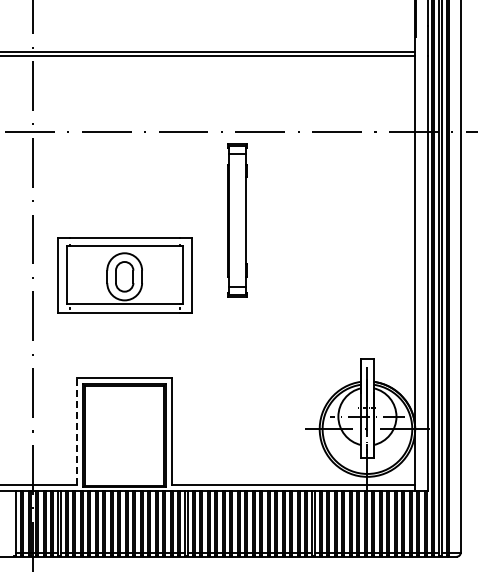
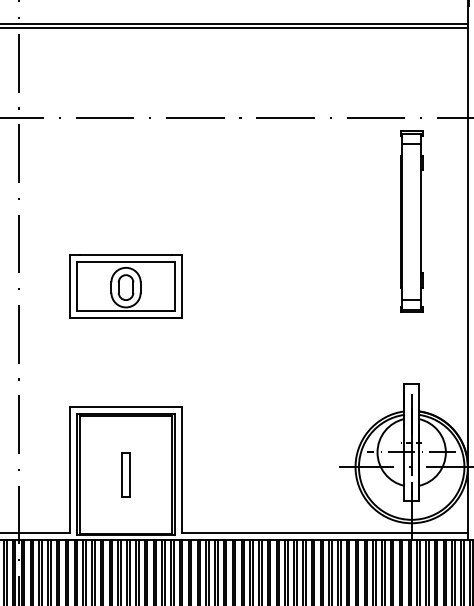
part: (237, 220) -> (411, 221), moved
part: (124, 275) -> (125, 286), size x0.71
line: (76, 431) -> (69, 469), dashed -> solid
part: (124, 435) -> (125, 474), added

